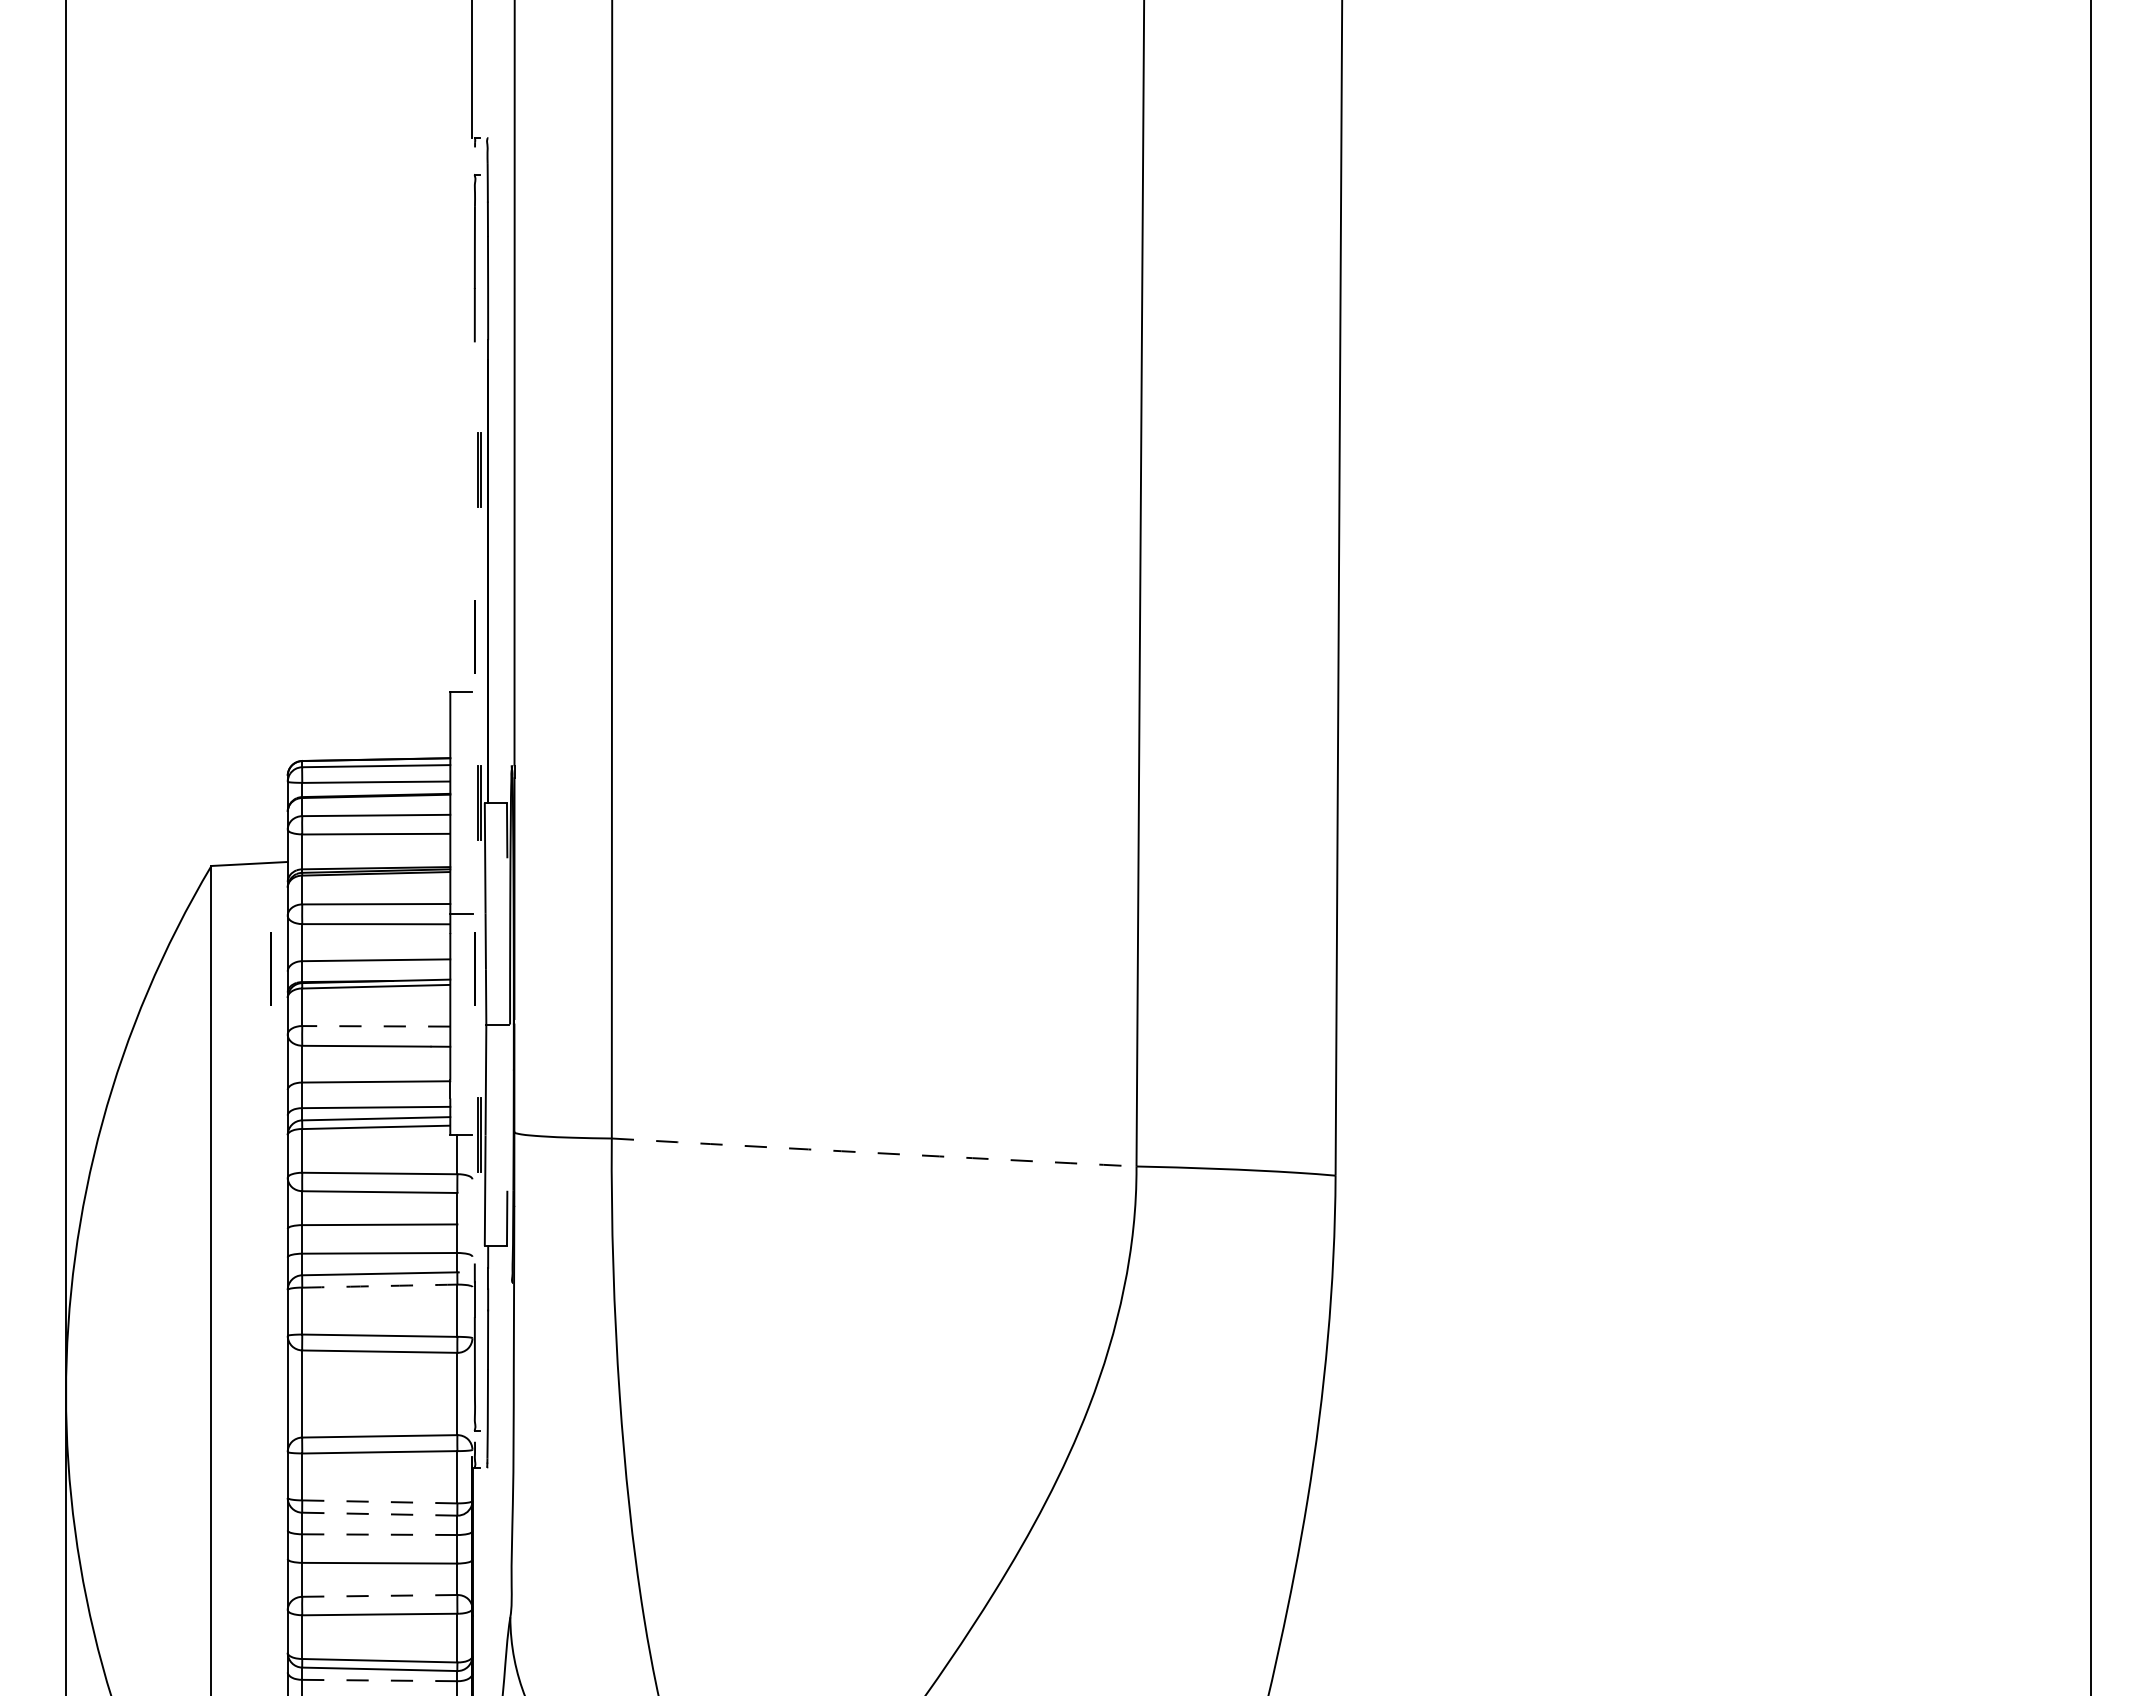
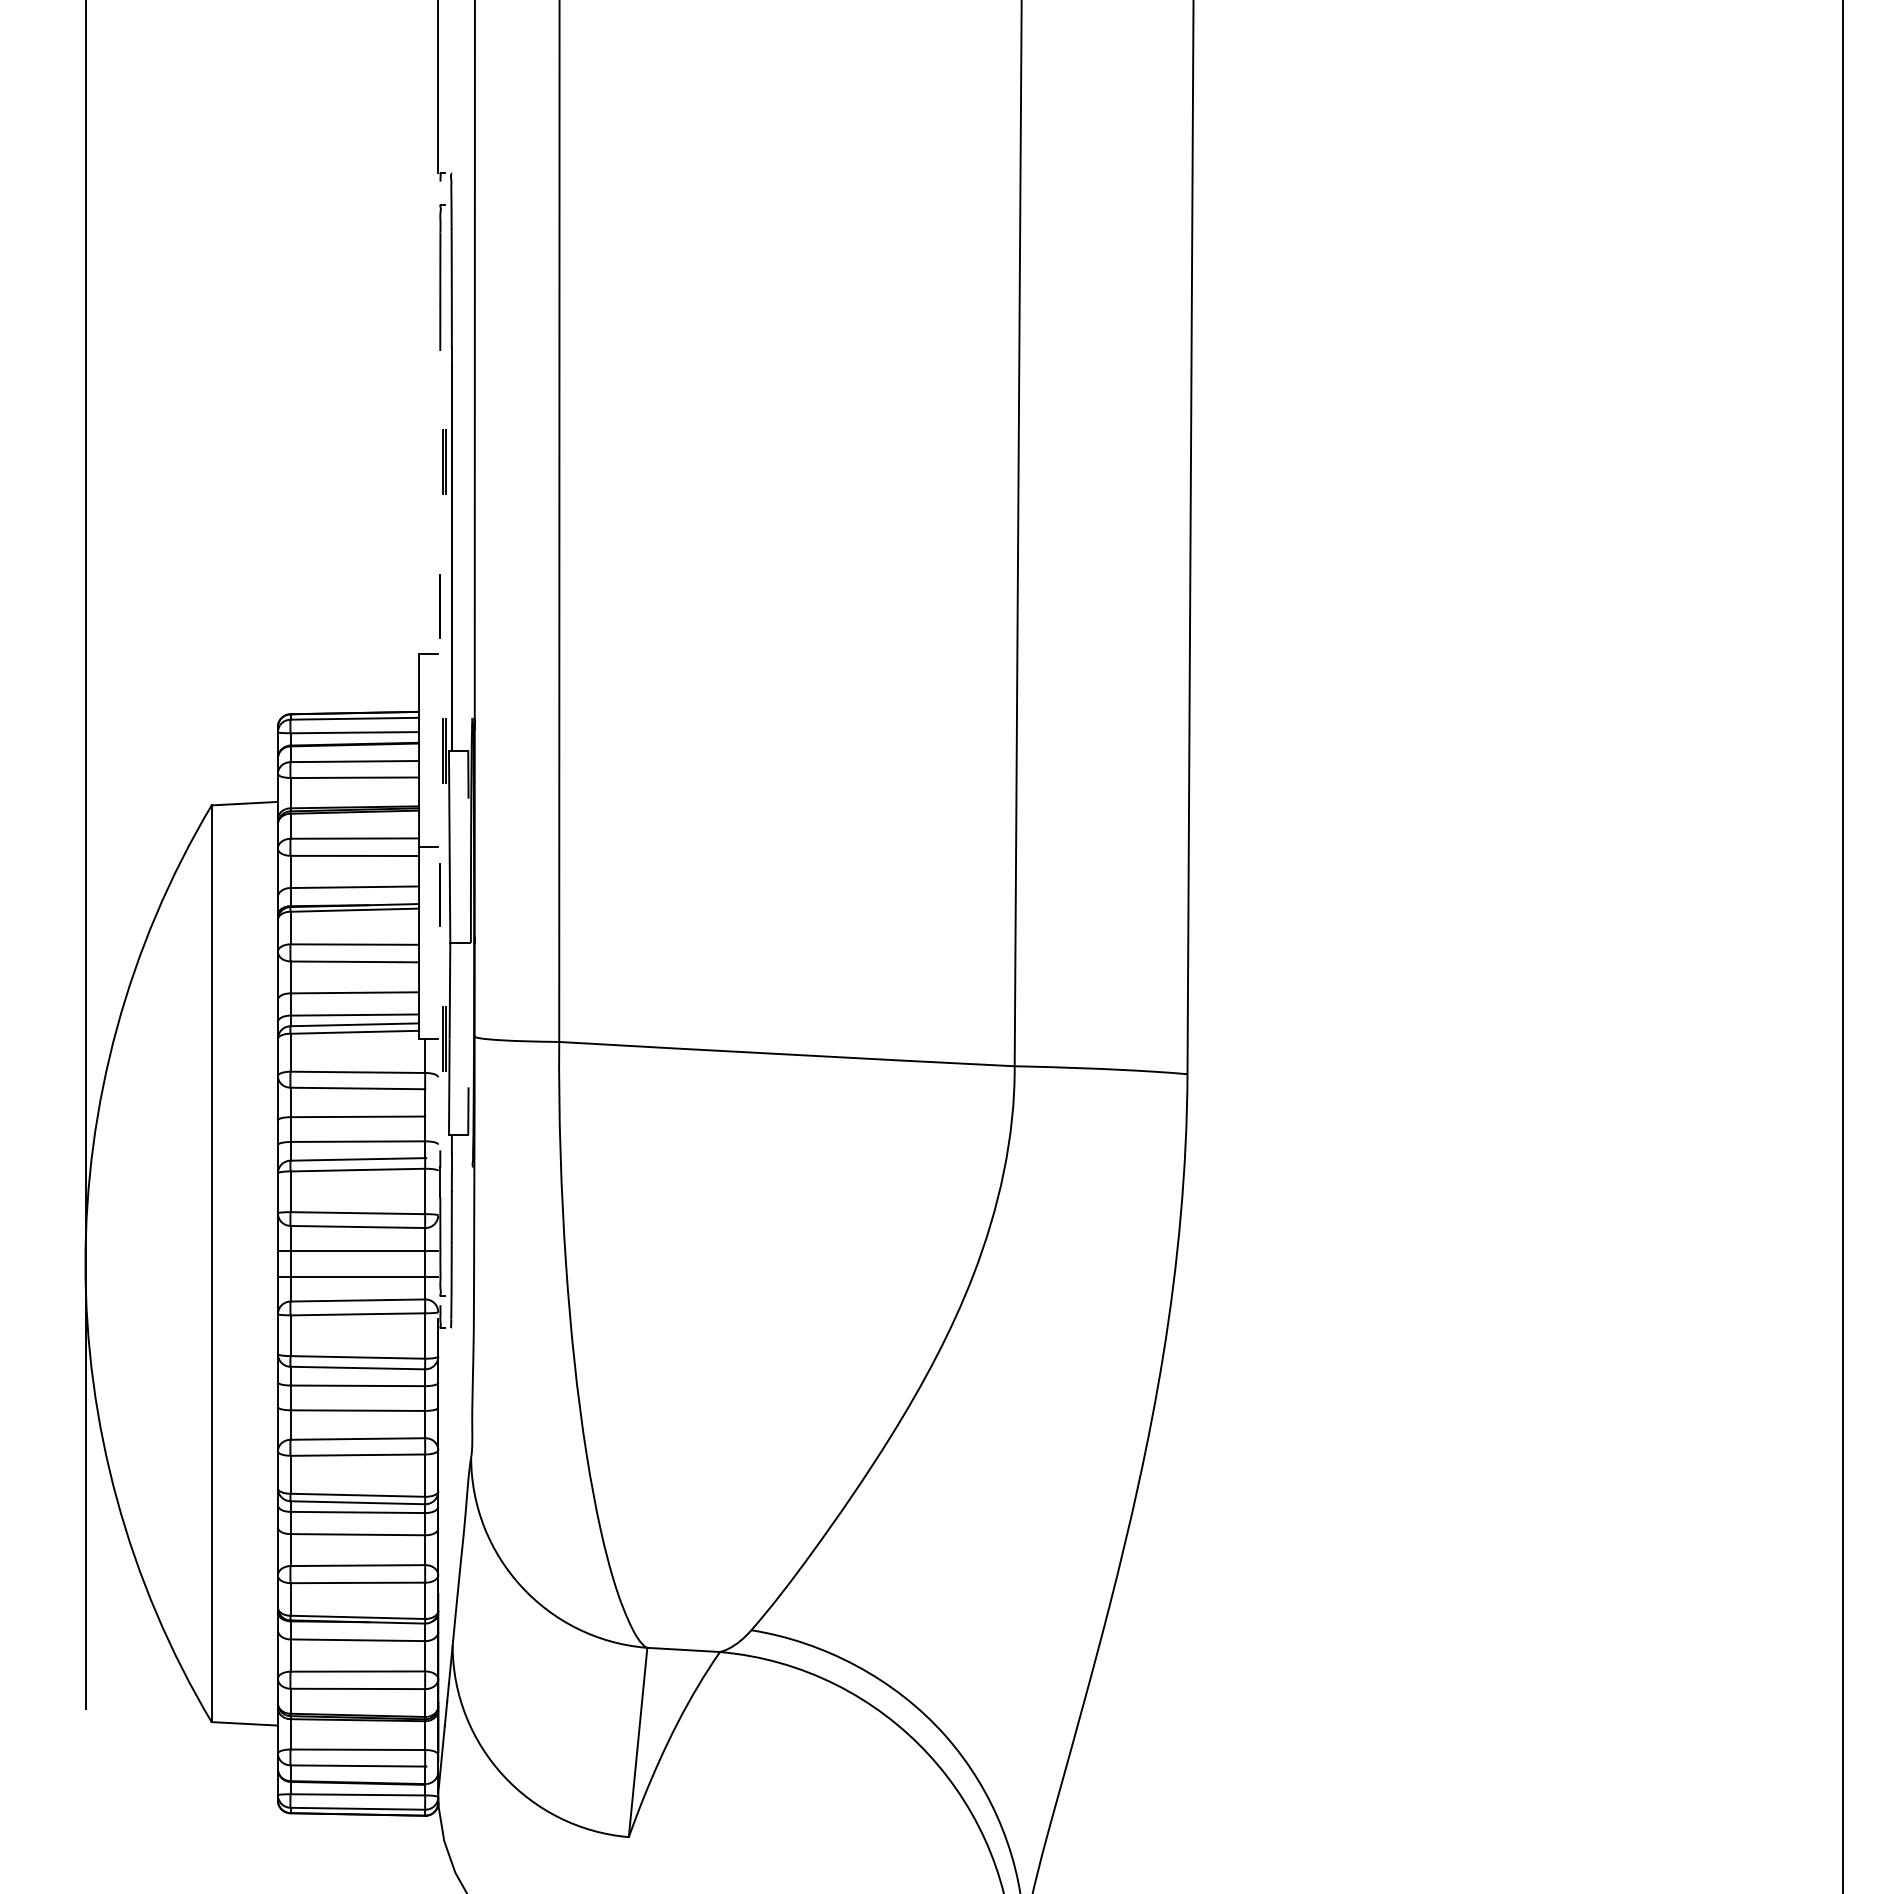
line: (269, 968) -> (262, 894), removed
line: (375, 1026) -> (354, 944), dashed -> solid
arc: (873, 1152) -> (786, 1054), dashed -> solid
arc: (379, 1286) -> (357, 1170), dashed -> solid
line: (379, 1378) -> (357, 1250), added
line: (379, 1408) -> (357, 1276), added
line: (379, 1502) -> (357, 1357), dashed -> solid
line: (380, 1514) -> (358, 1368), dashed -> solid
line: (379, 1534) -> (357, 1385), dashed -> solid
line: (379, 1596) -> (357, 1439), dashed -> solid
line: (379, 1680) -> (357, 1512), dashed -> solid

